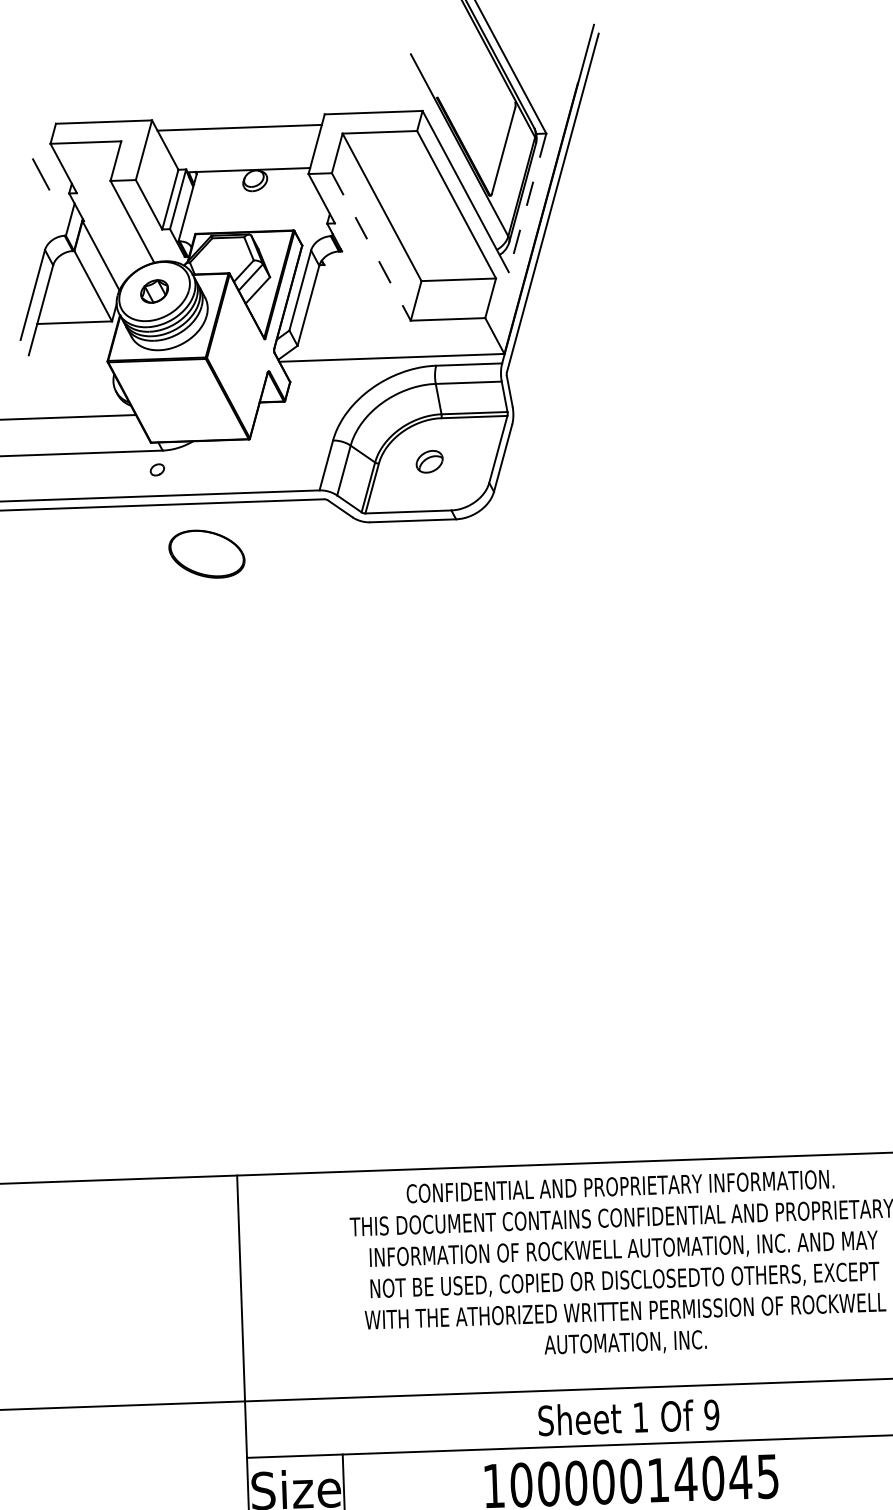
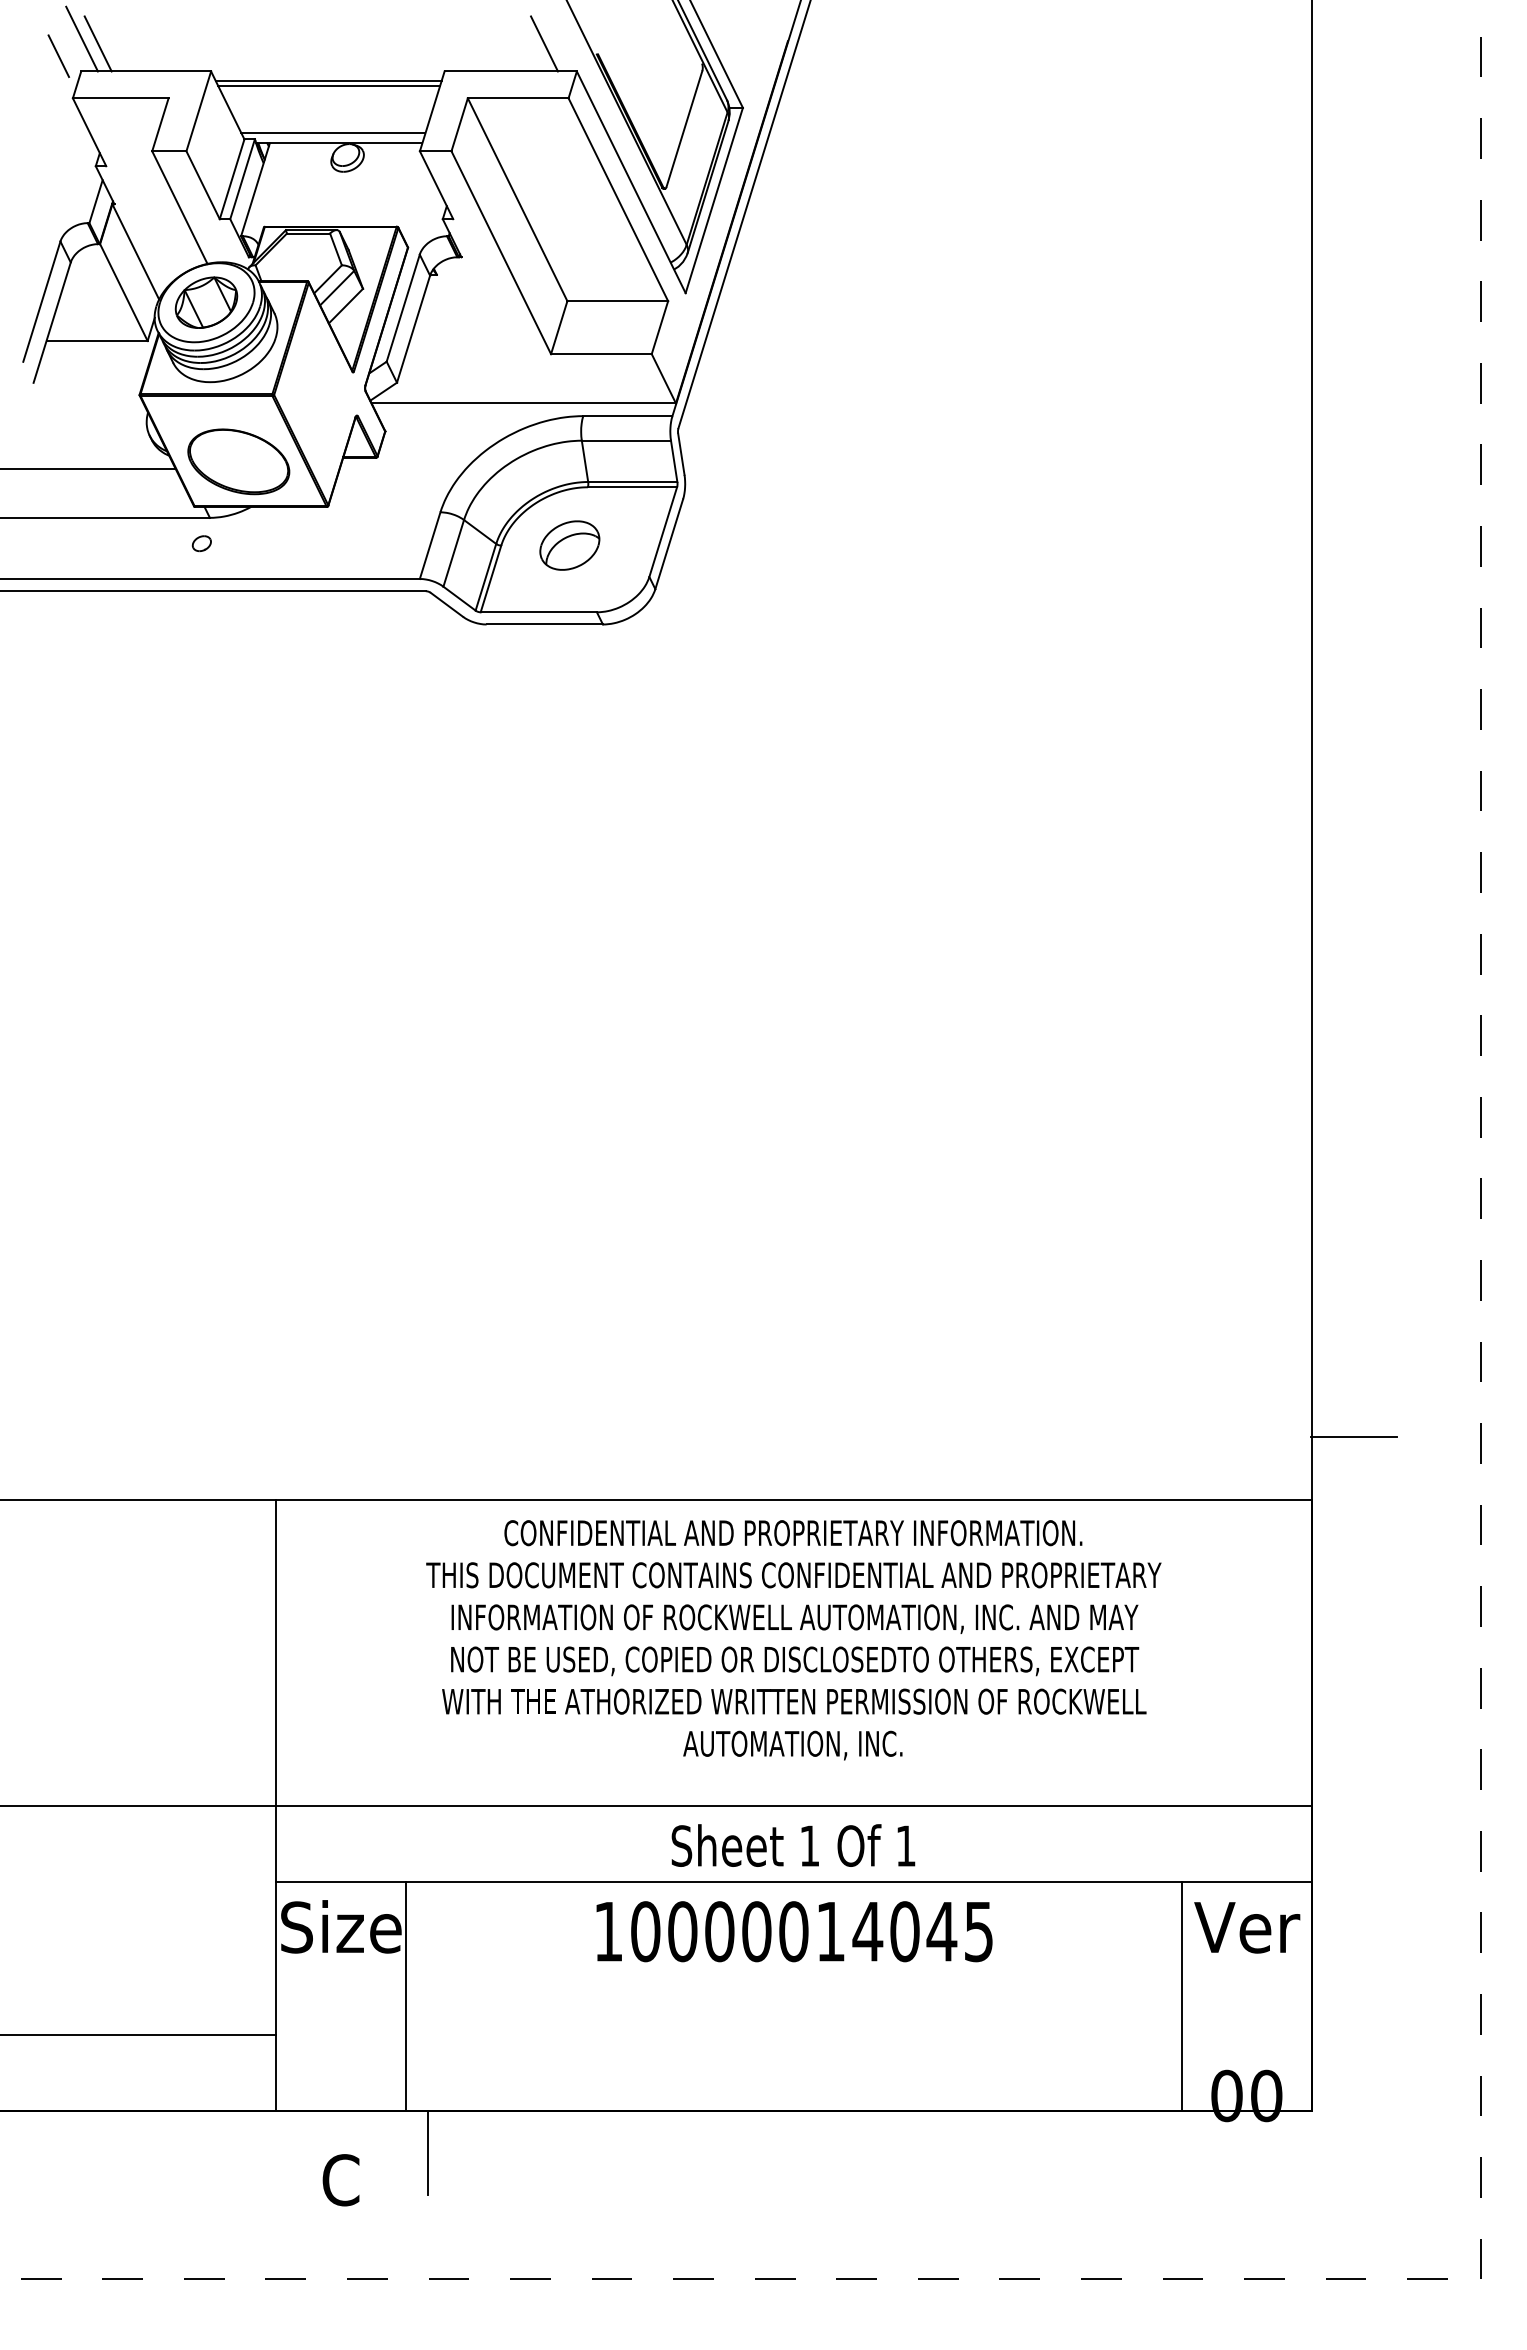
line: (397, 91) -> (544, 43), added
line: (55, 99) -> (81, 38), added
line: (67, 102) -> (97, 43), added
line: (239, 124) -> (328, 81), added
line: (244, 163) -> (333, 133), added
line: (40, 173) -> (58, 55), moved
line: (527, 202) -> (714, 200), dashed -> solid
line: (371, 246) -> (501, 252), dashed -> solid
part: (154, 291) -> (206, 302), size x1.67
part: (429, 461) -> (569, 545), size x1.67
part: (206, 553) -> (238, 461), moved
text: (711, 1414) -> (905, 1845), 9 -> 1

